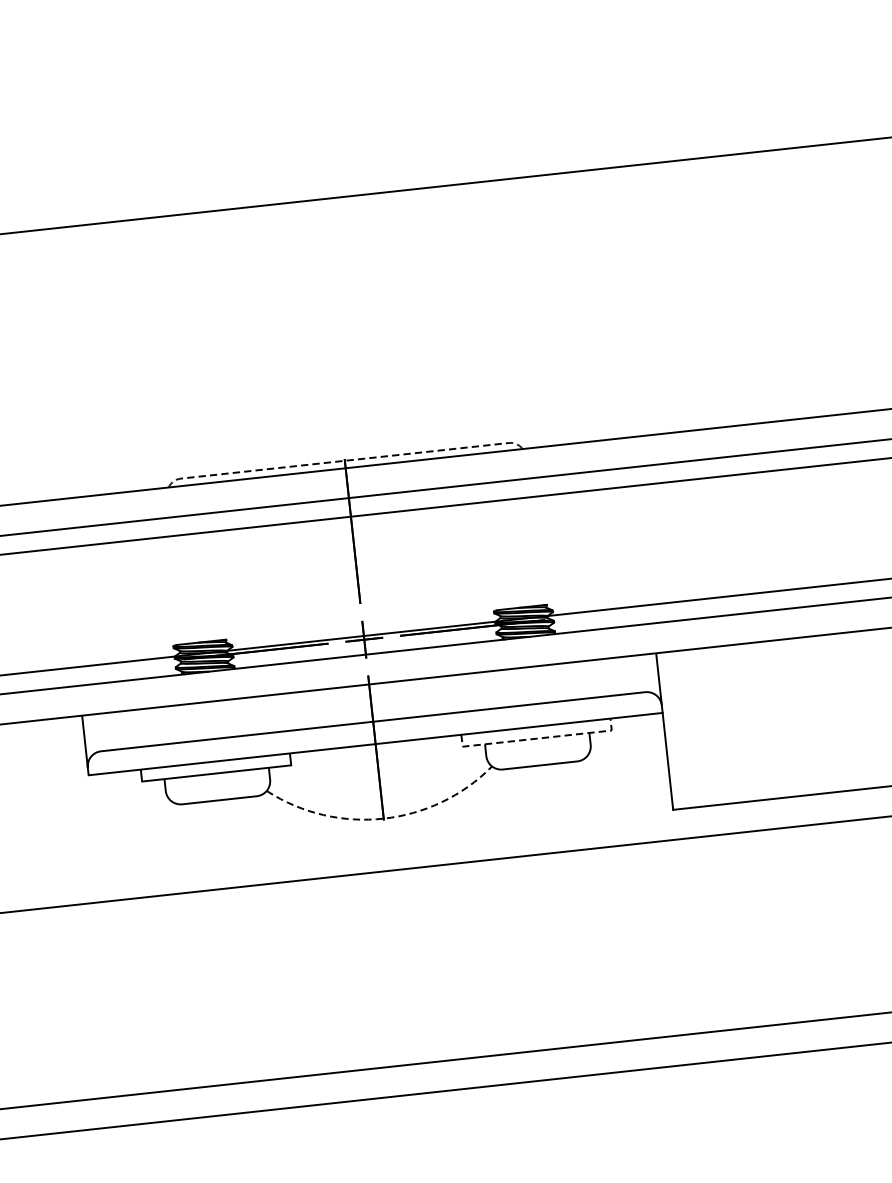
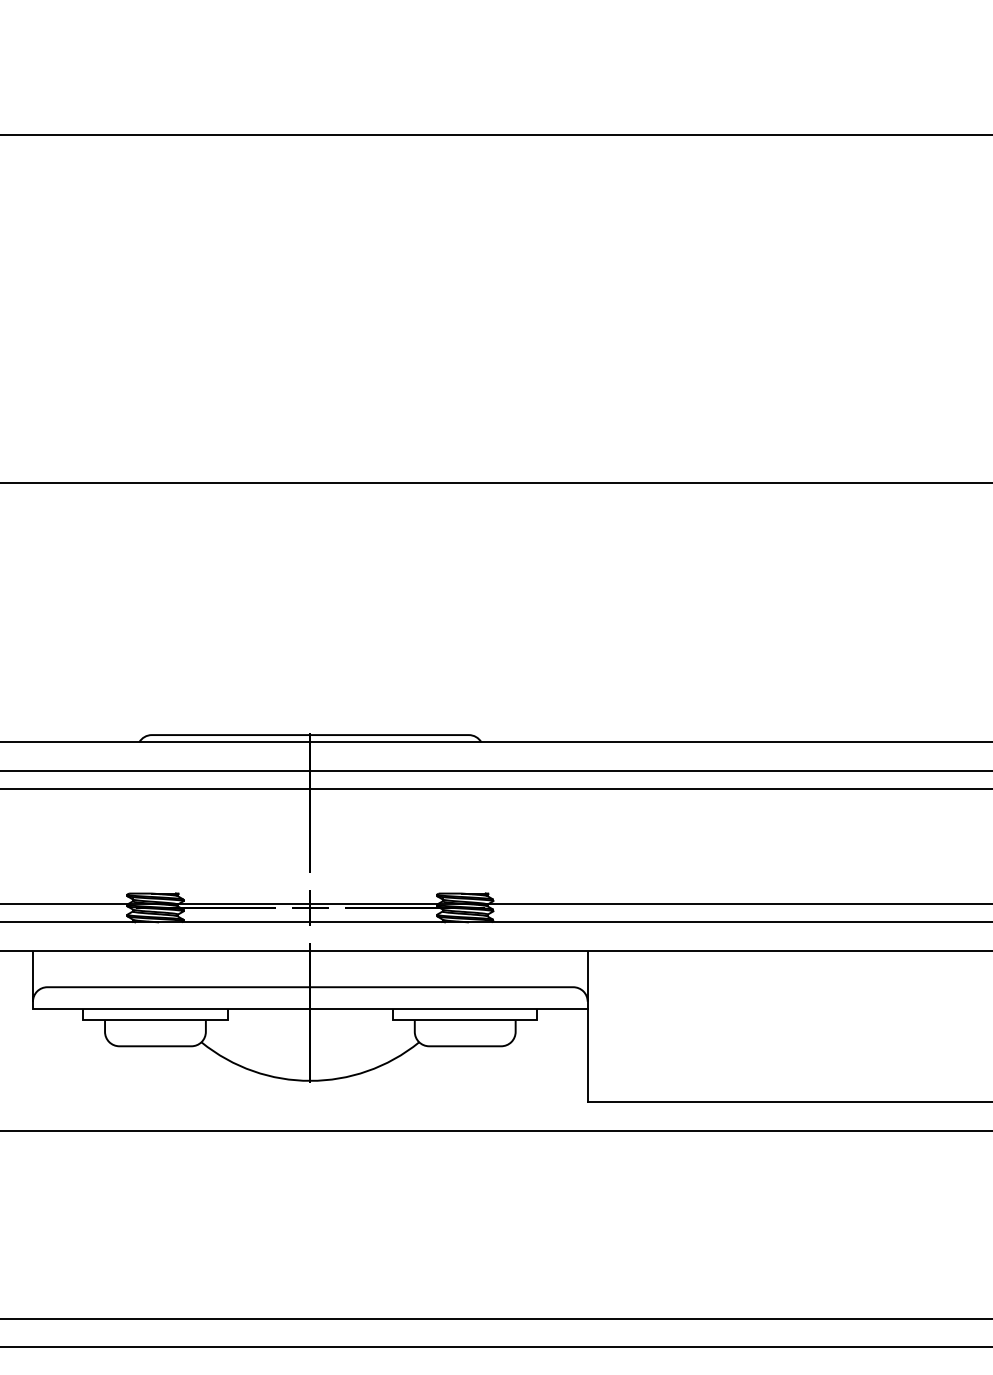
line: (344, 461) -> (309, 735), dashed -> solid
line: (537, 738) -> (465, 1020), dashed -> solid
arc: (383, 818) -> (310, 1080), dashed -> solid

